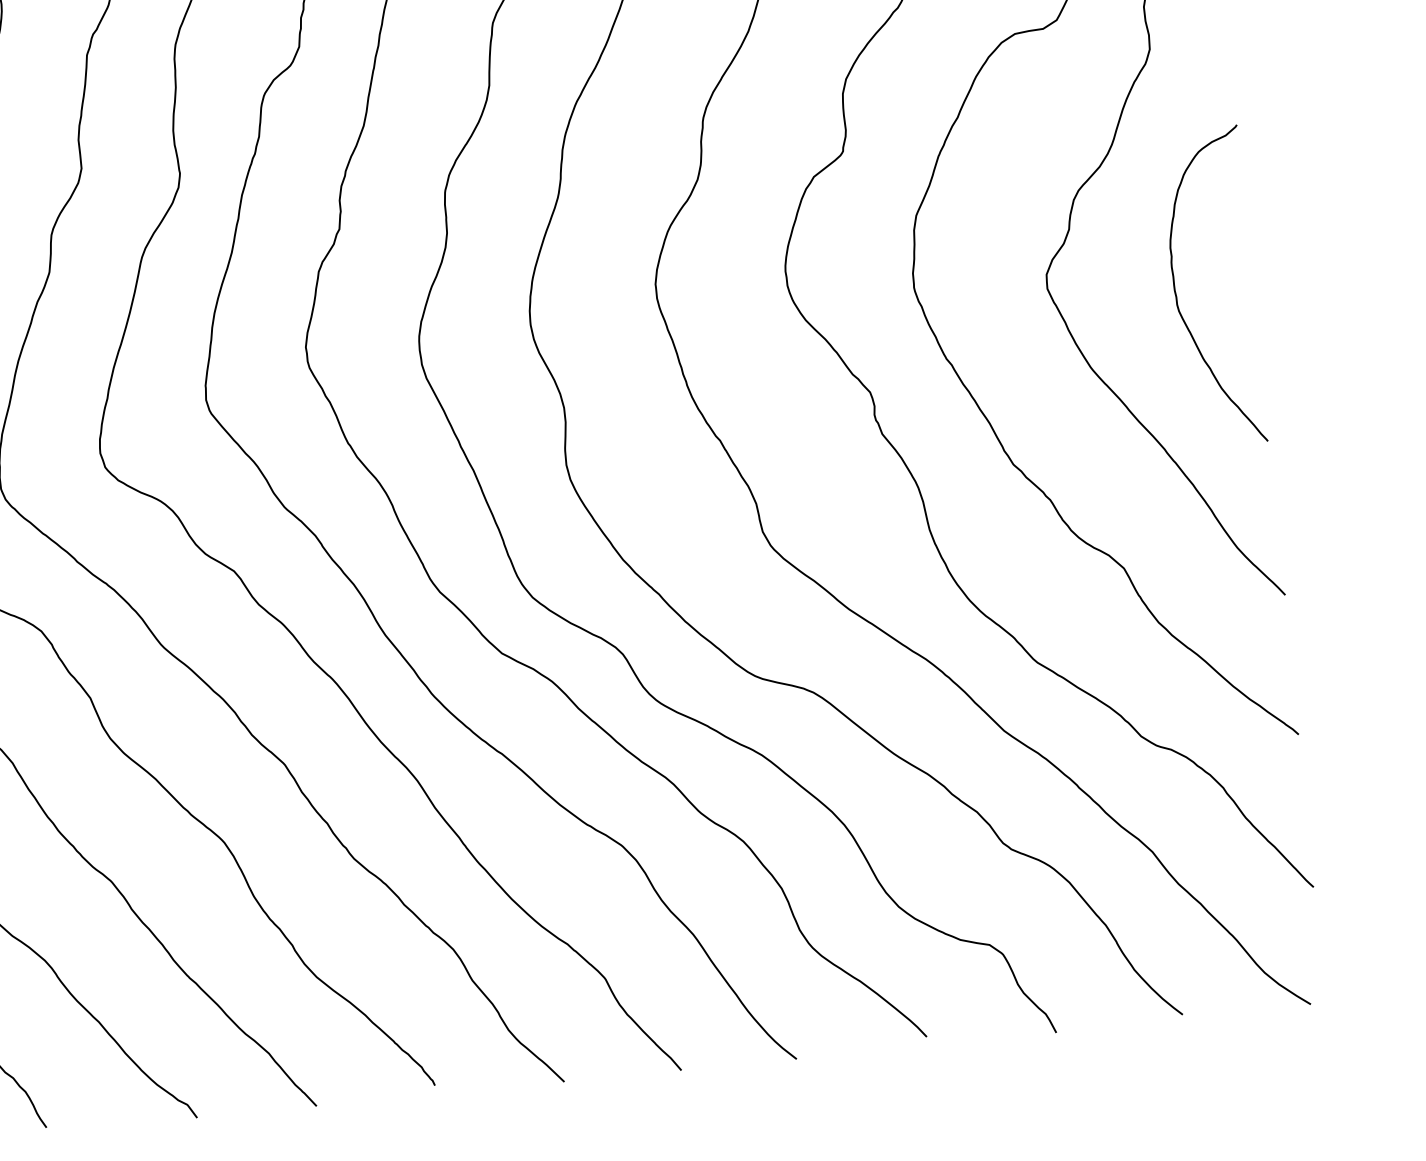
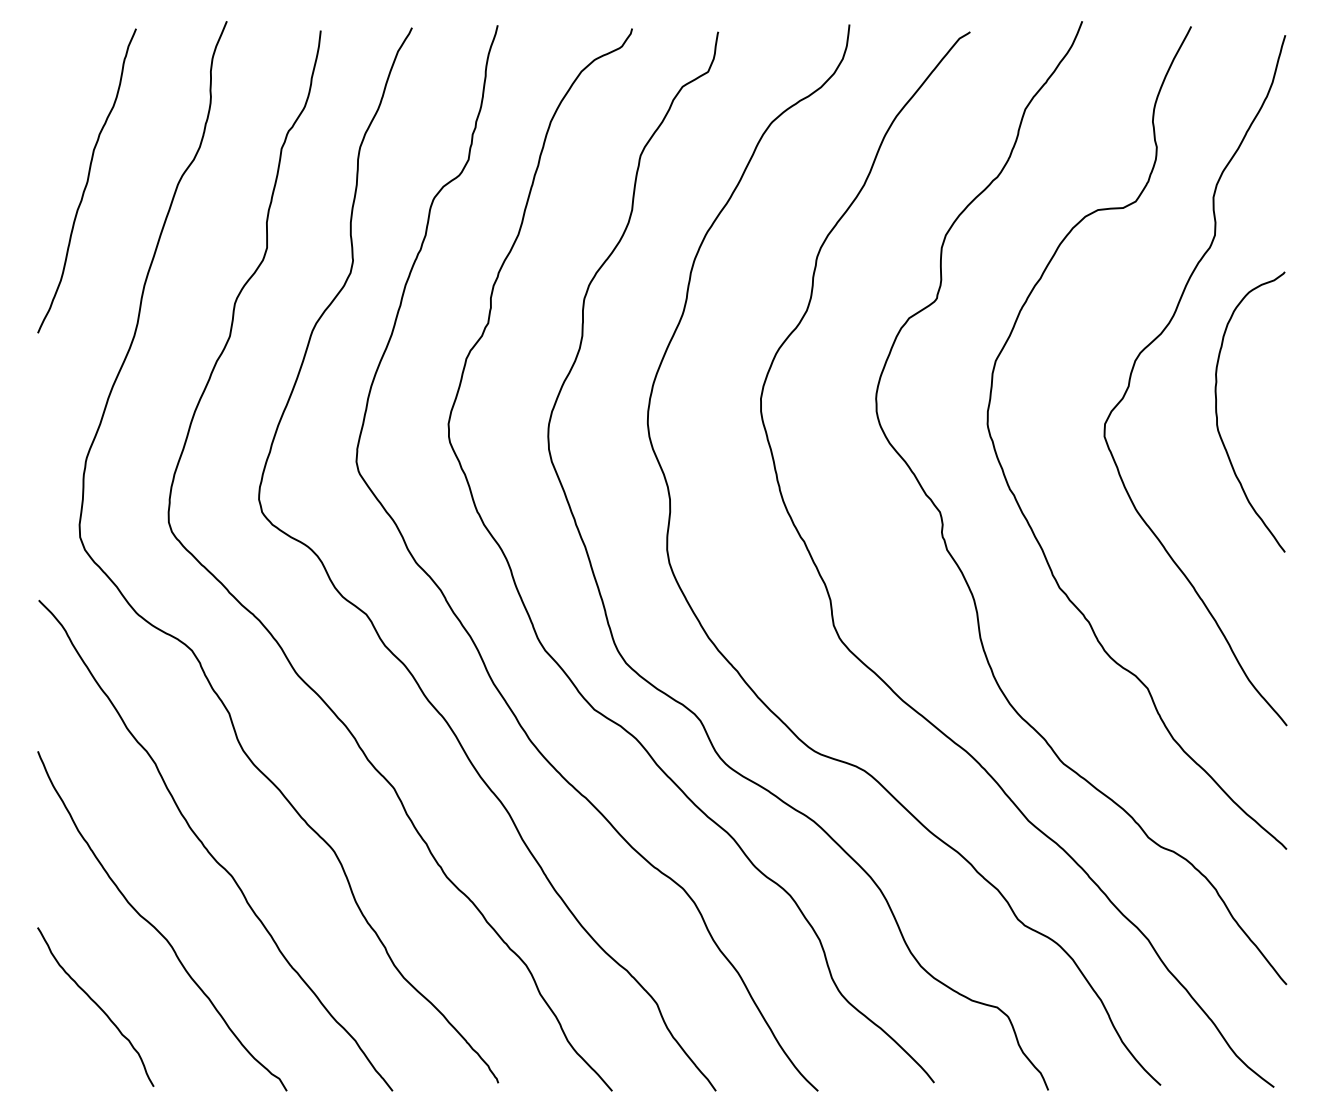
curve: (1176, 289) -> (1217, 411), moved

